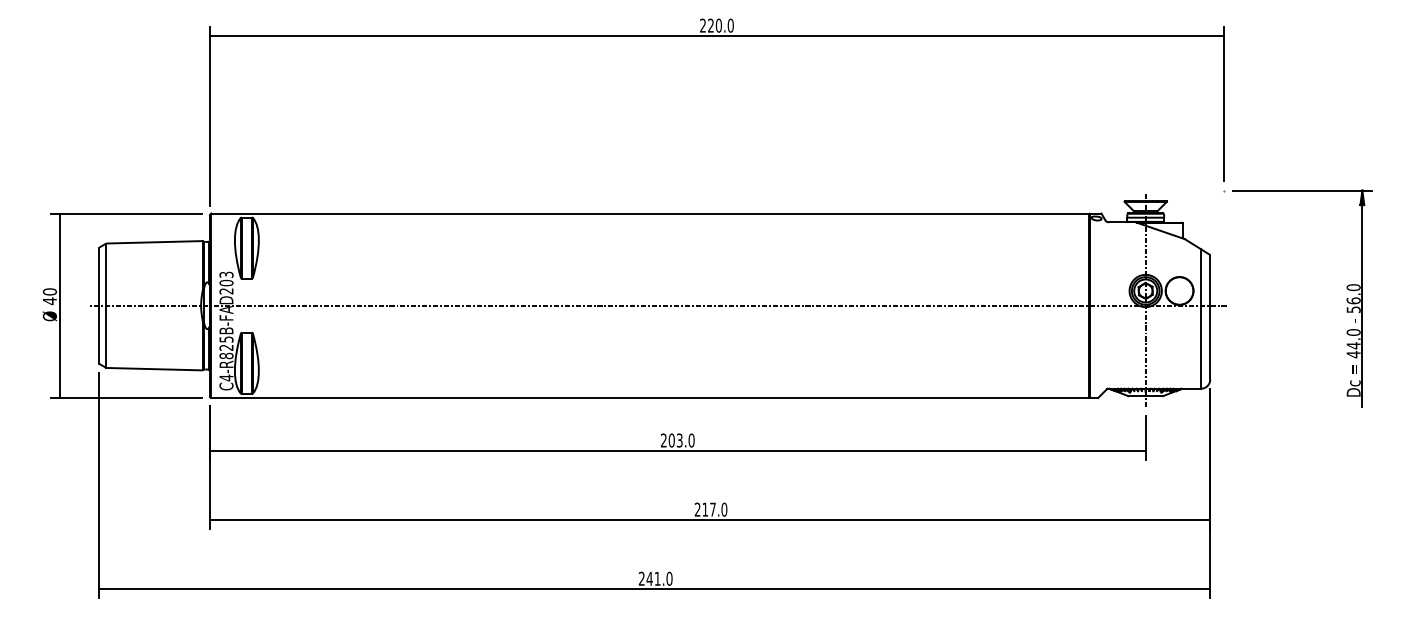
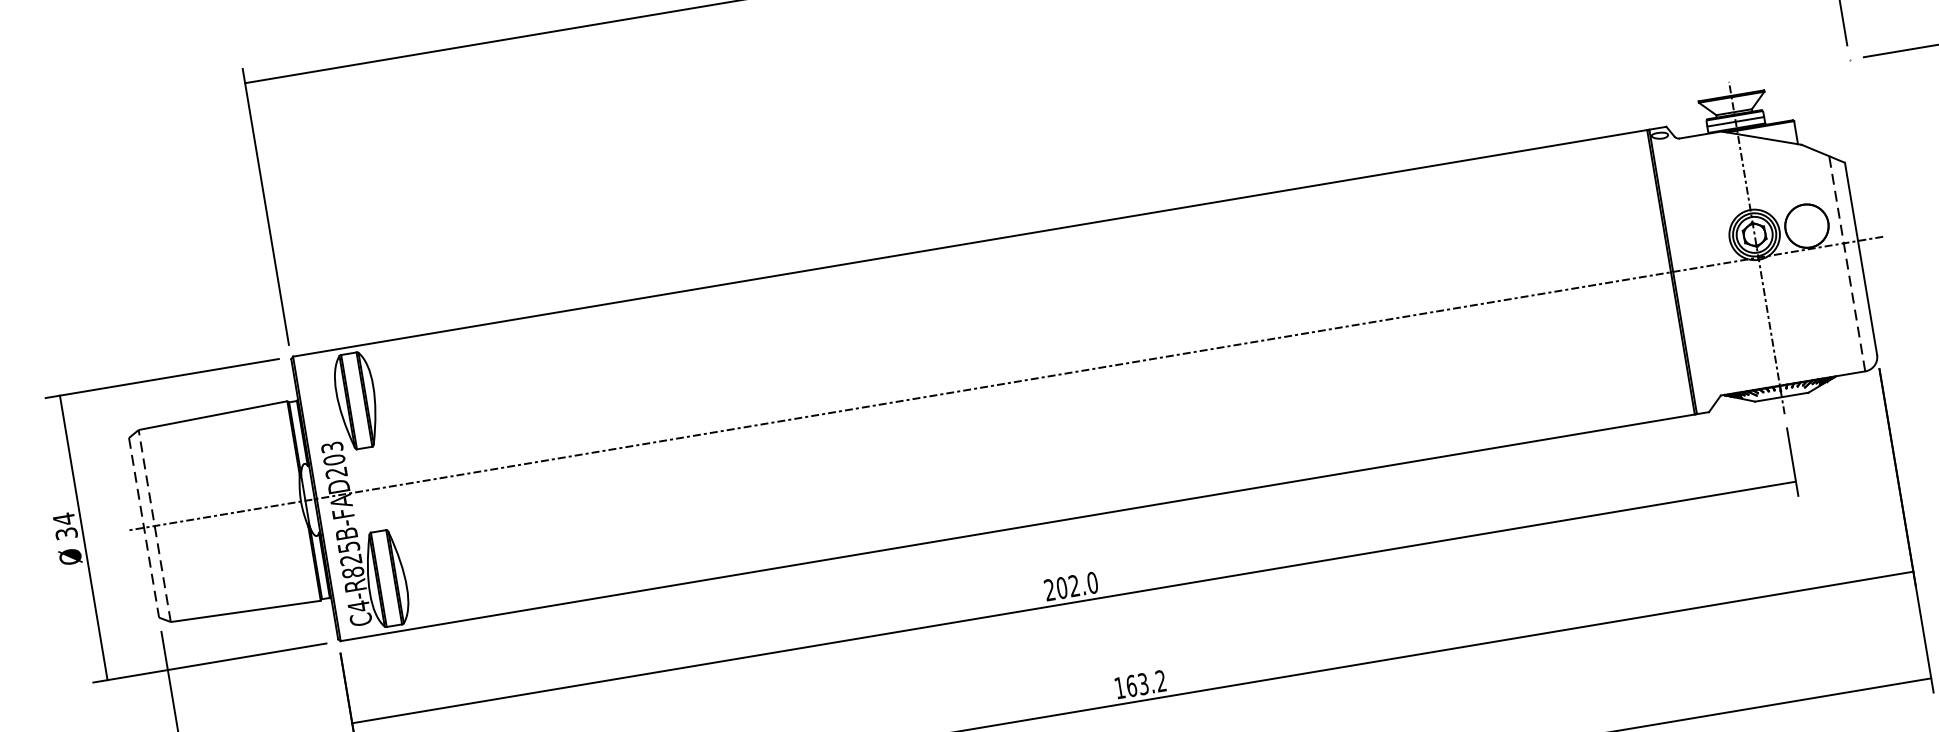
text: (49, 296) -> (64, 526), 40 -> 34
line: (106, 305) -> (154, 525), solid -> dashed
line: (99, 306) -> (144, 528), solid -> dashed
line: (1201, 318) -> (1847, 262), solid -> dashed
text: (679, 440) -> (1073, 585), 203.0 -> 202.0
text: (710, 509) -> (1139, 684), 217.0 -> 163.2

